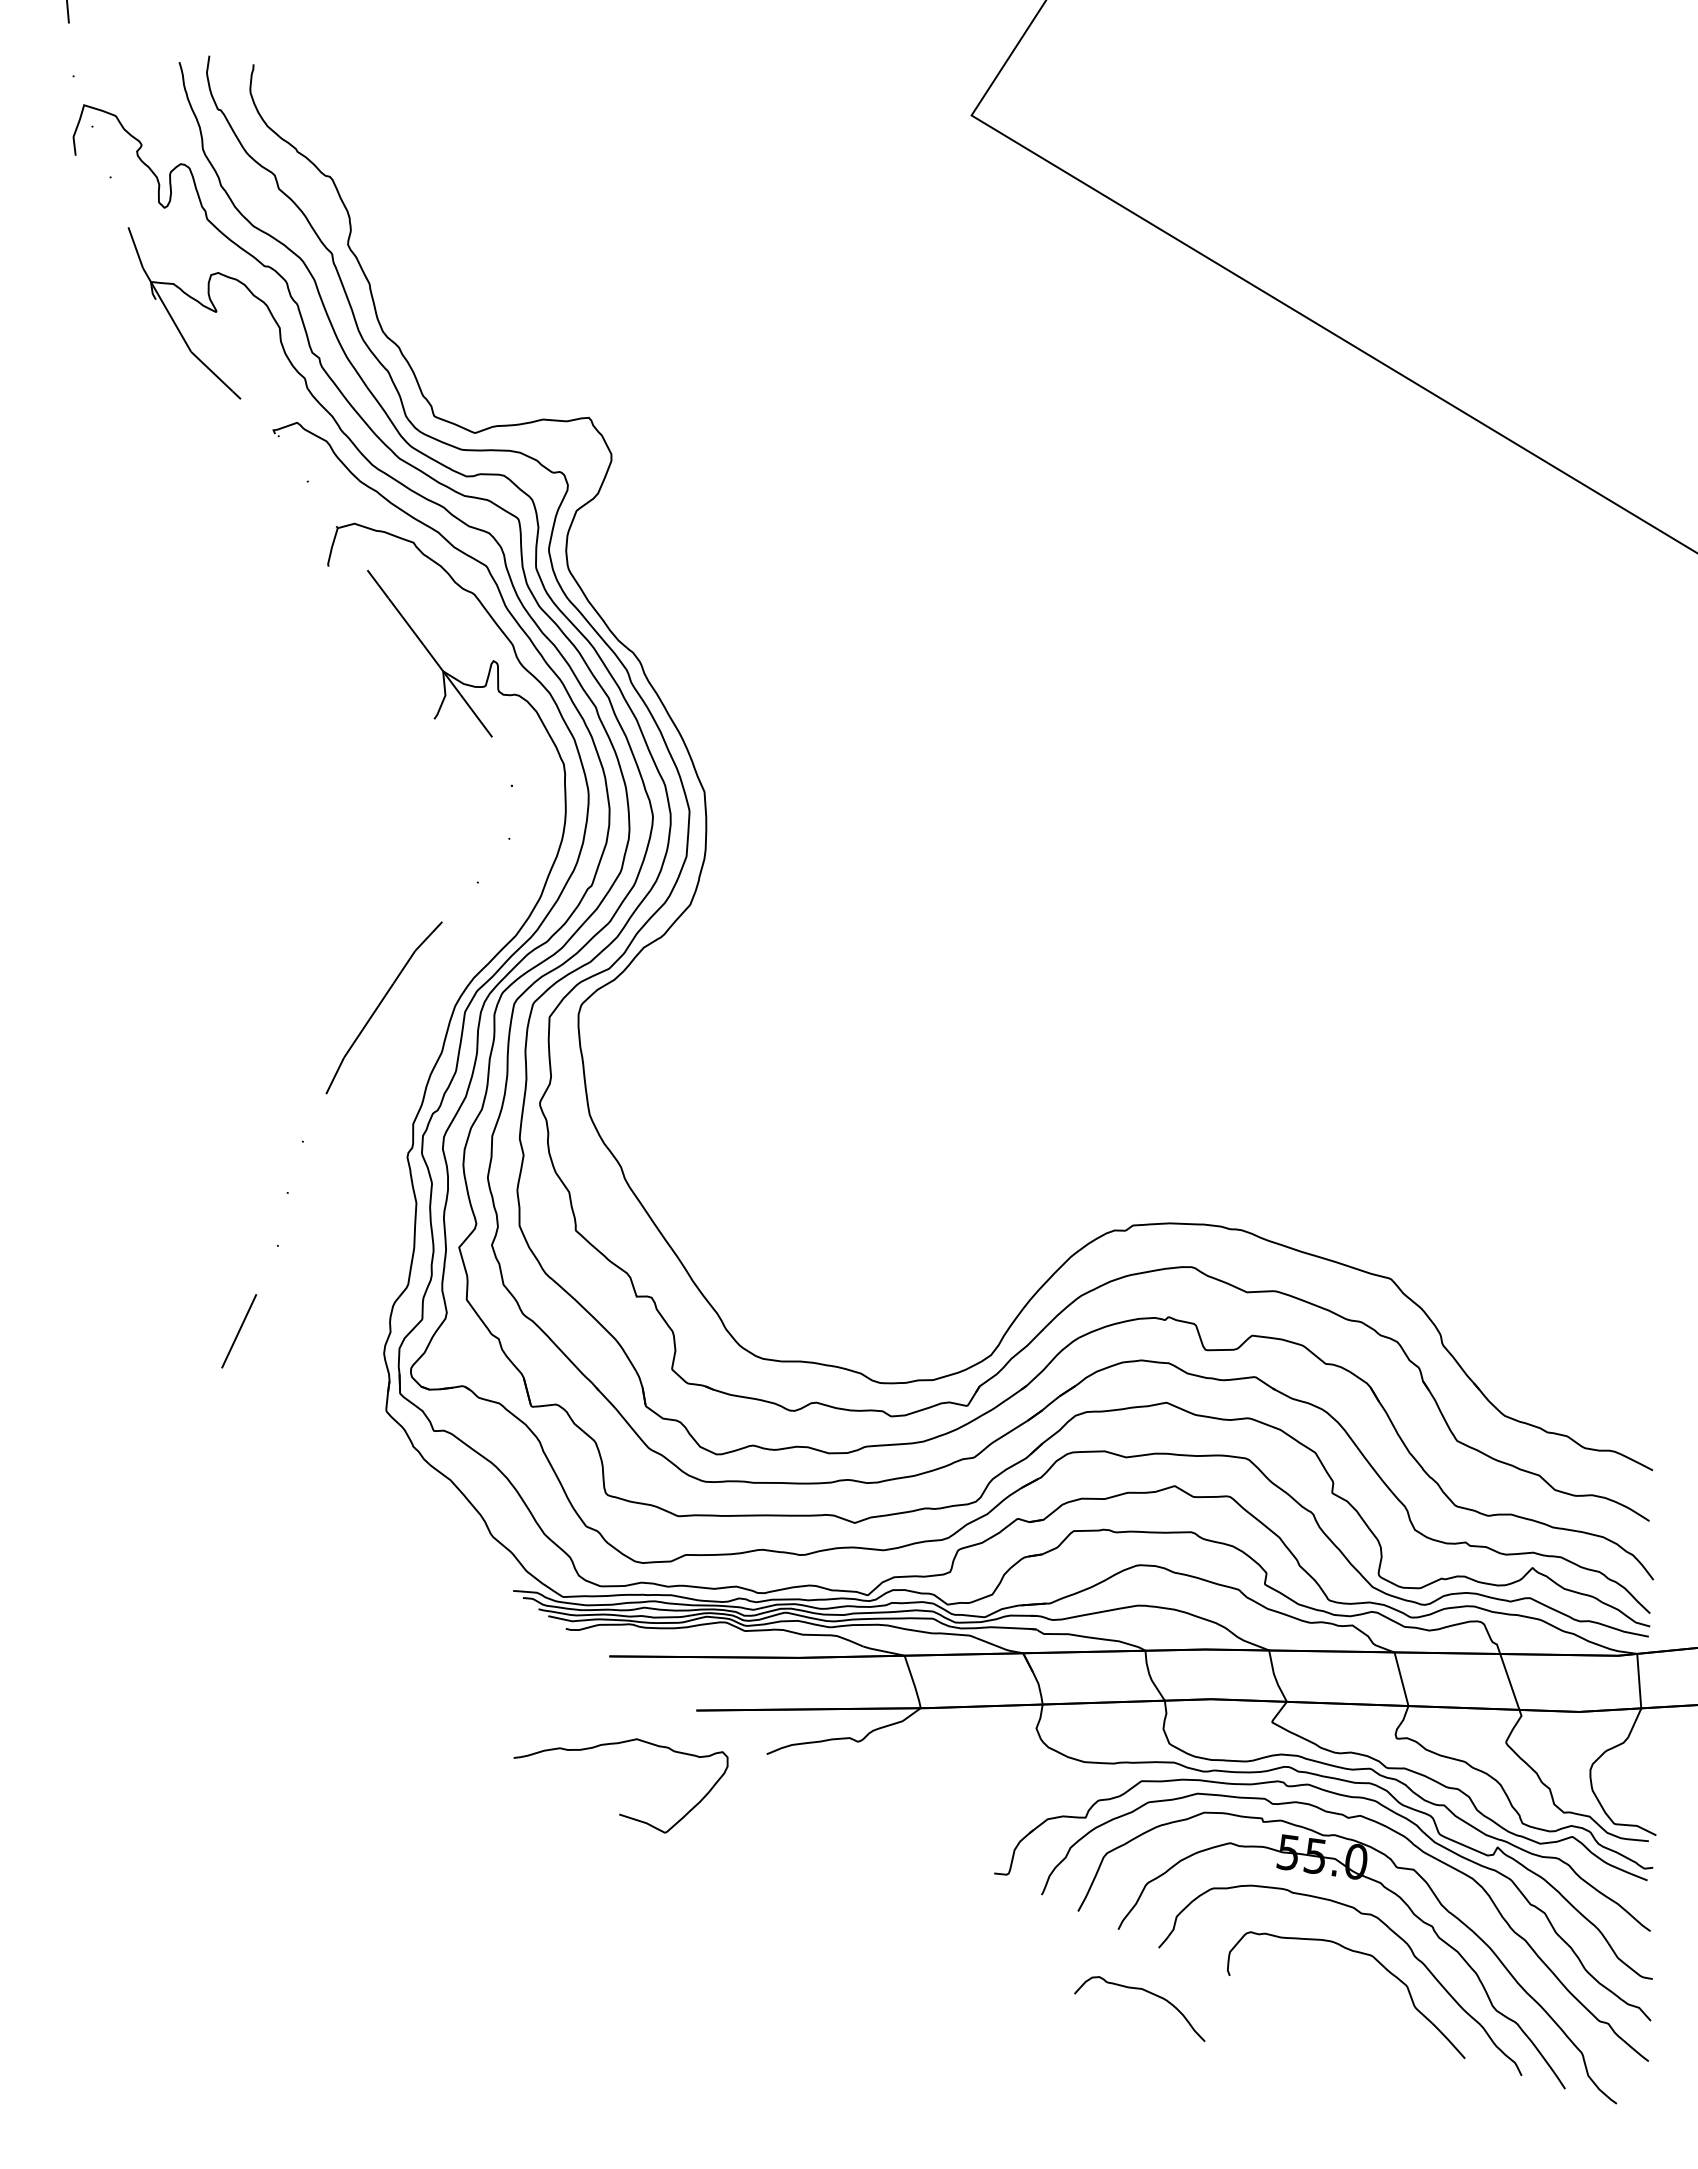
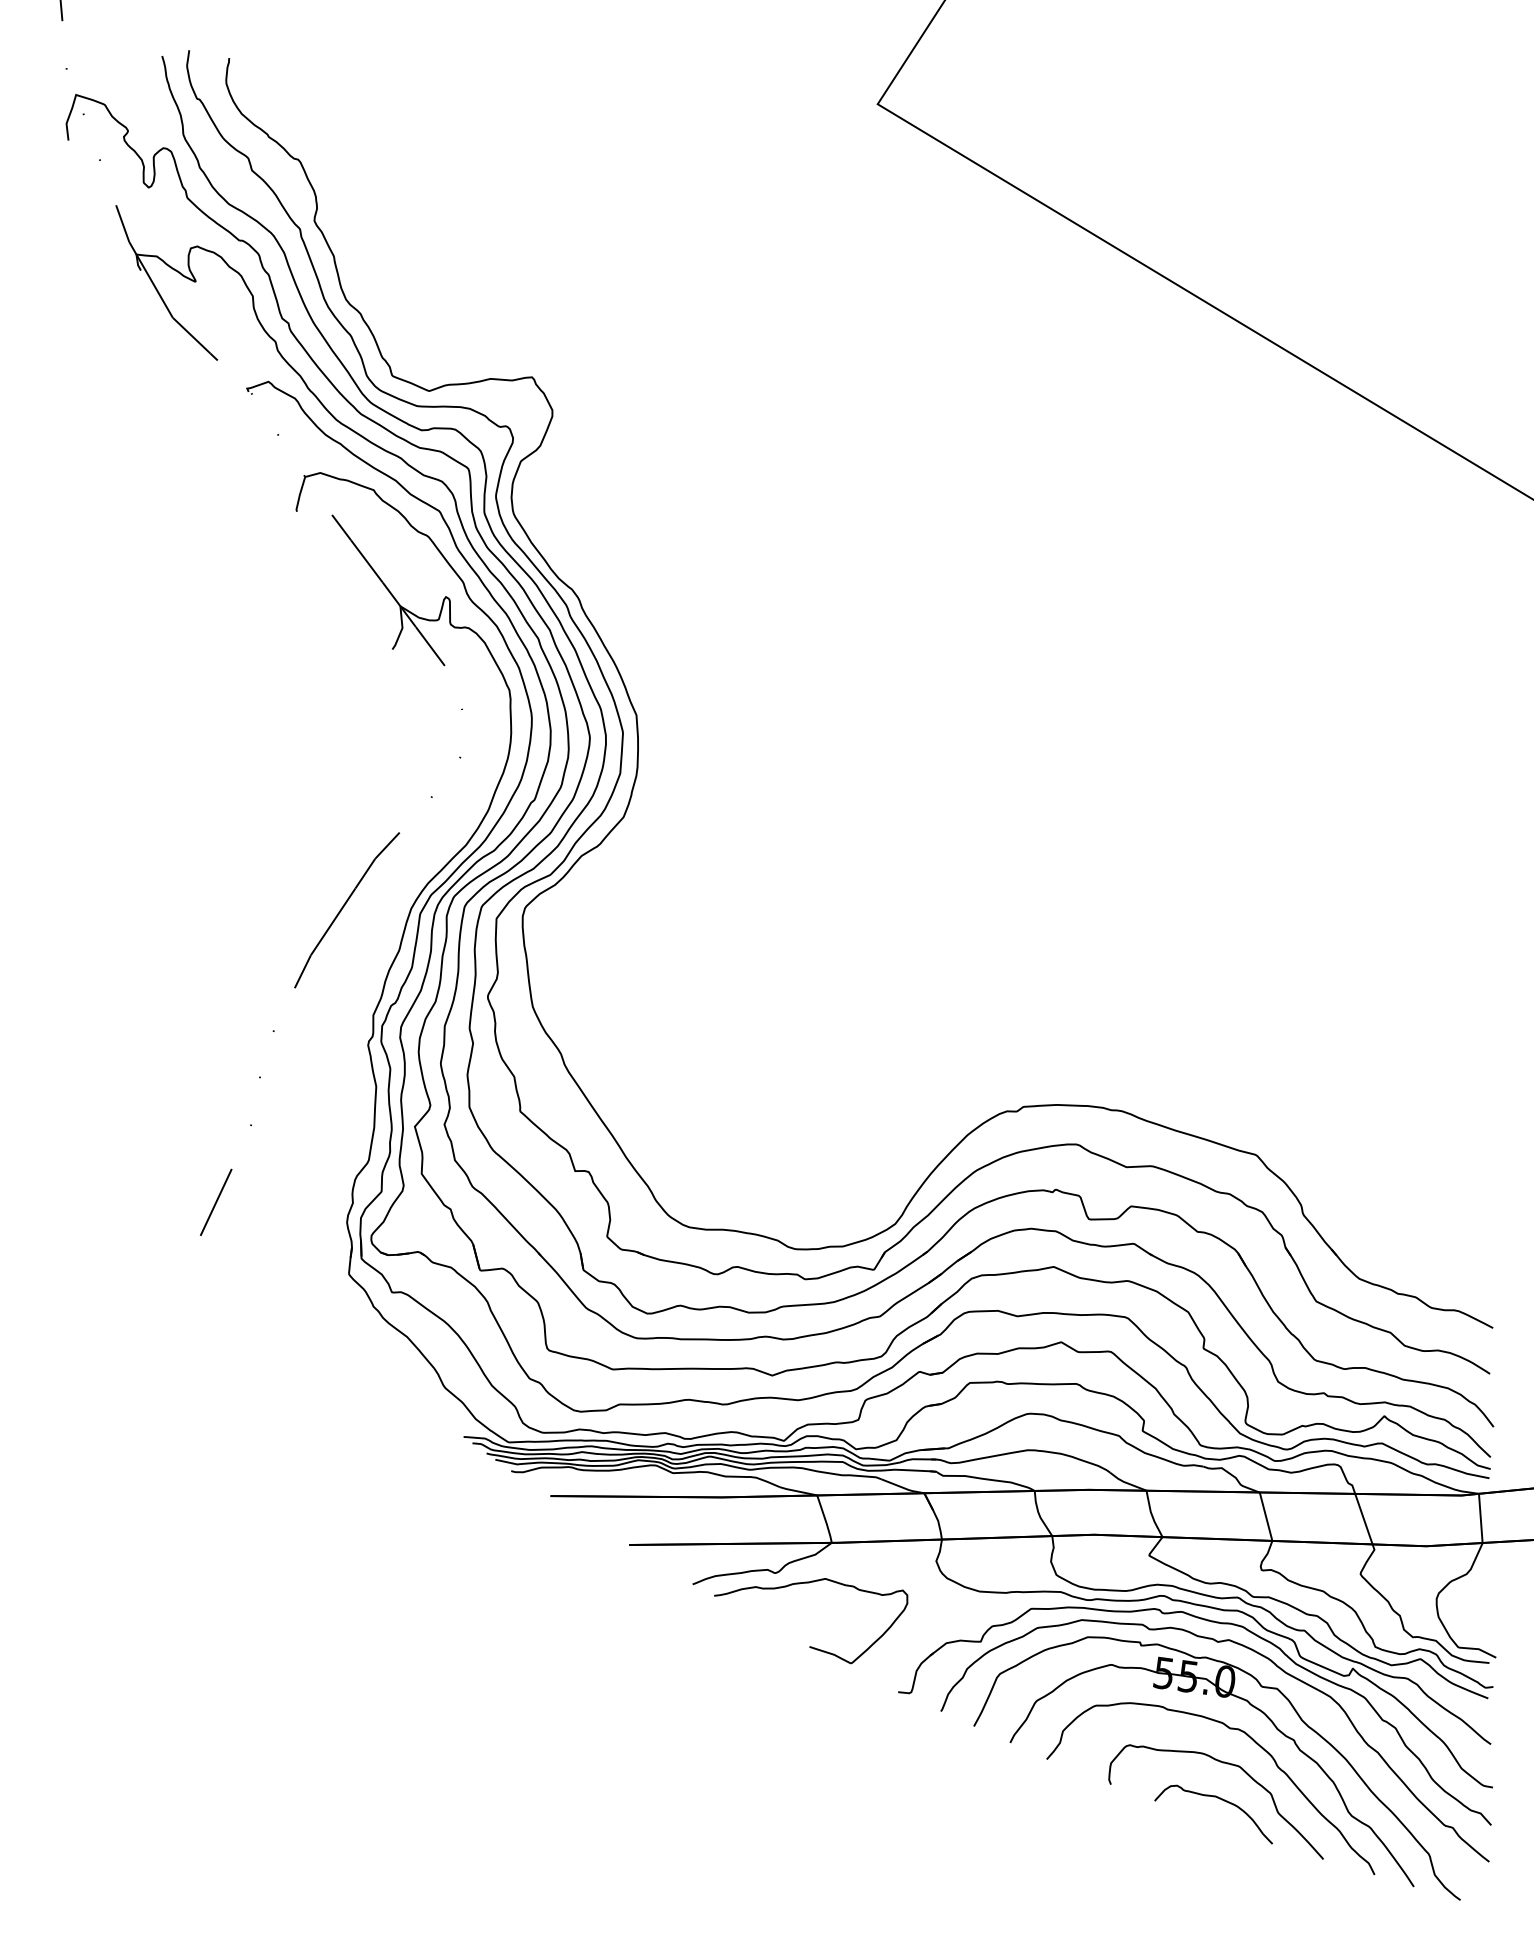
curve: (621, 1814) -> (811, 1646), moved
curve: (1148, 1993) -> (1221, 1800), moved

